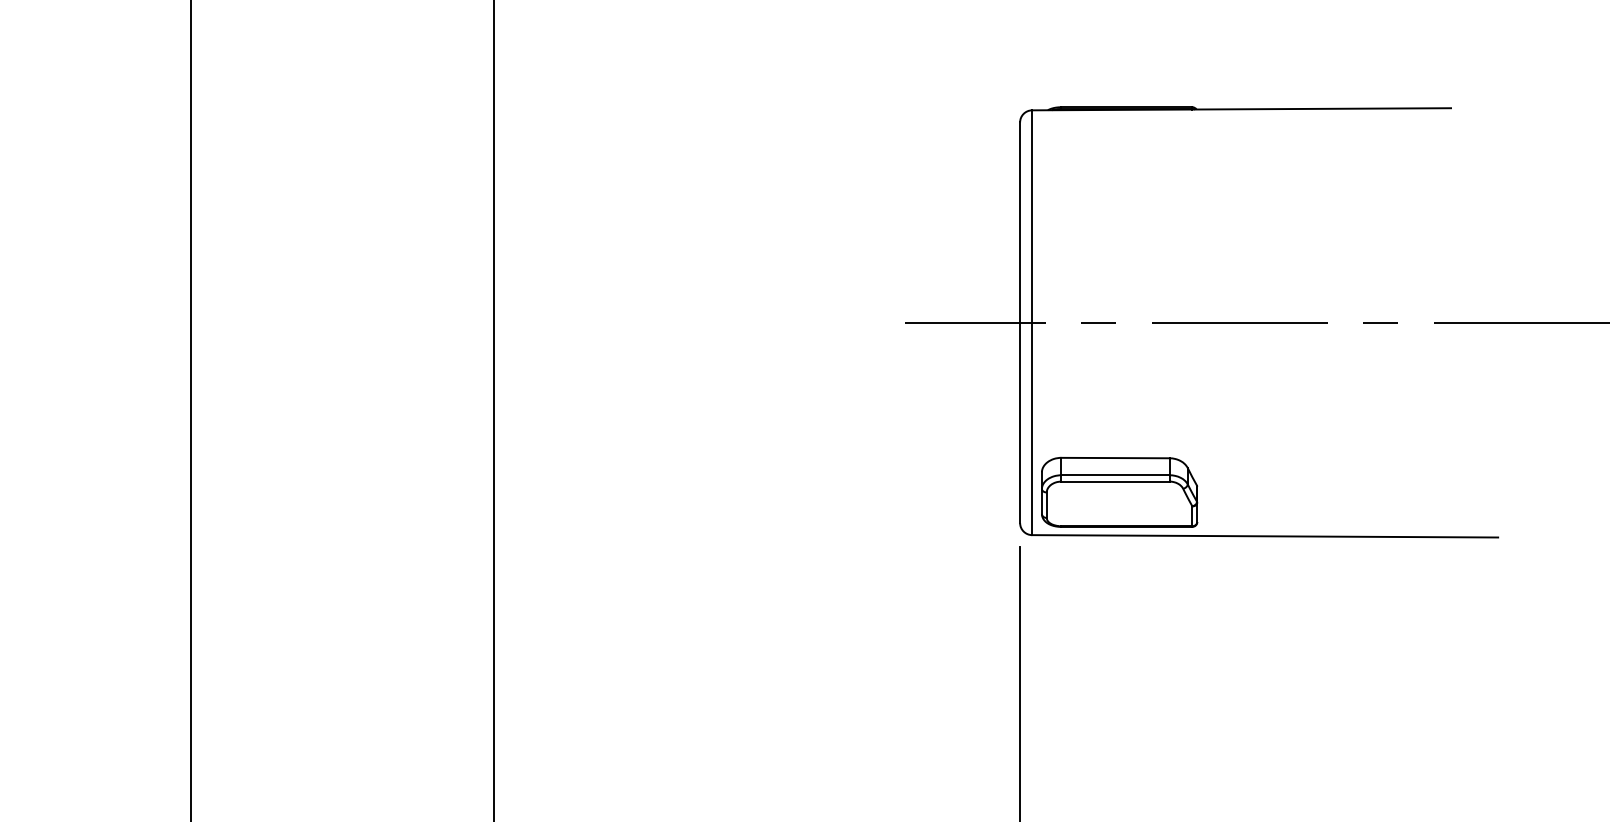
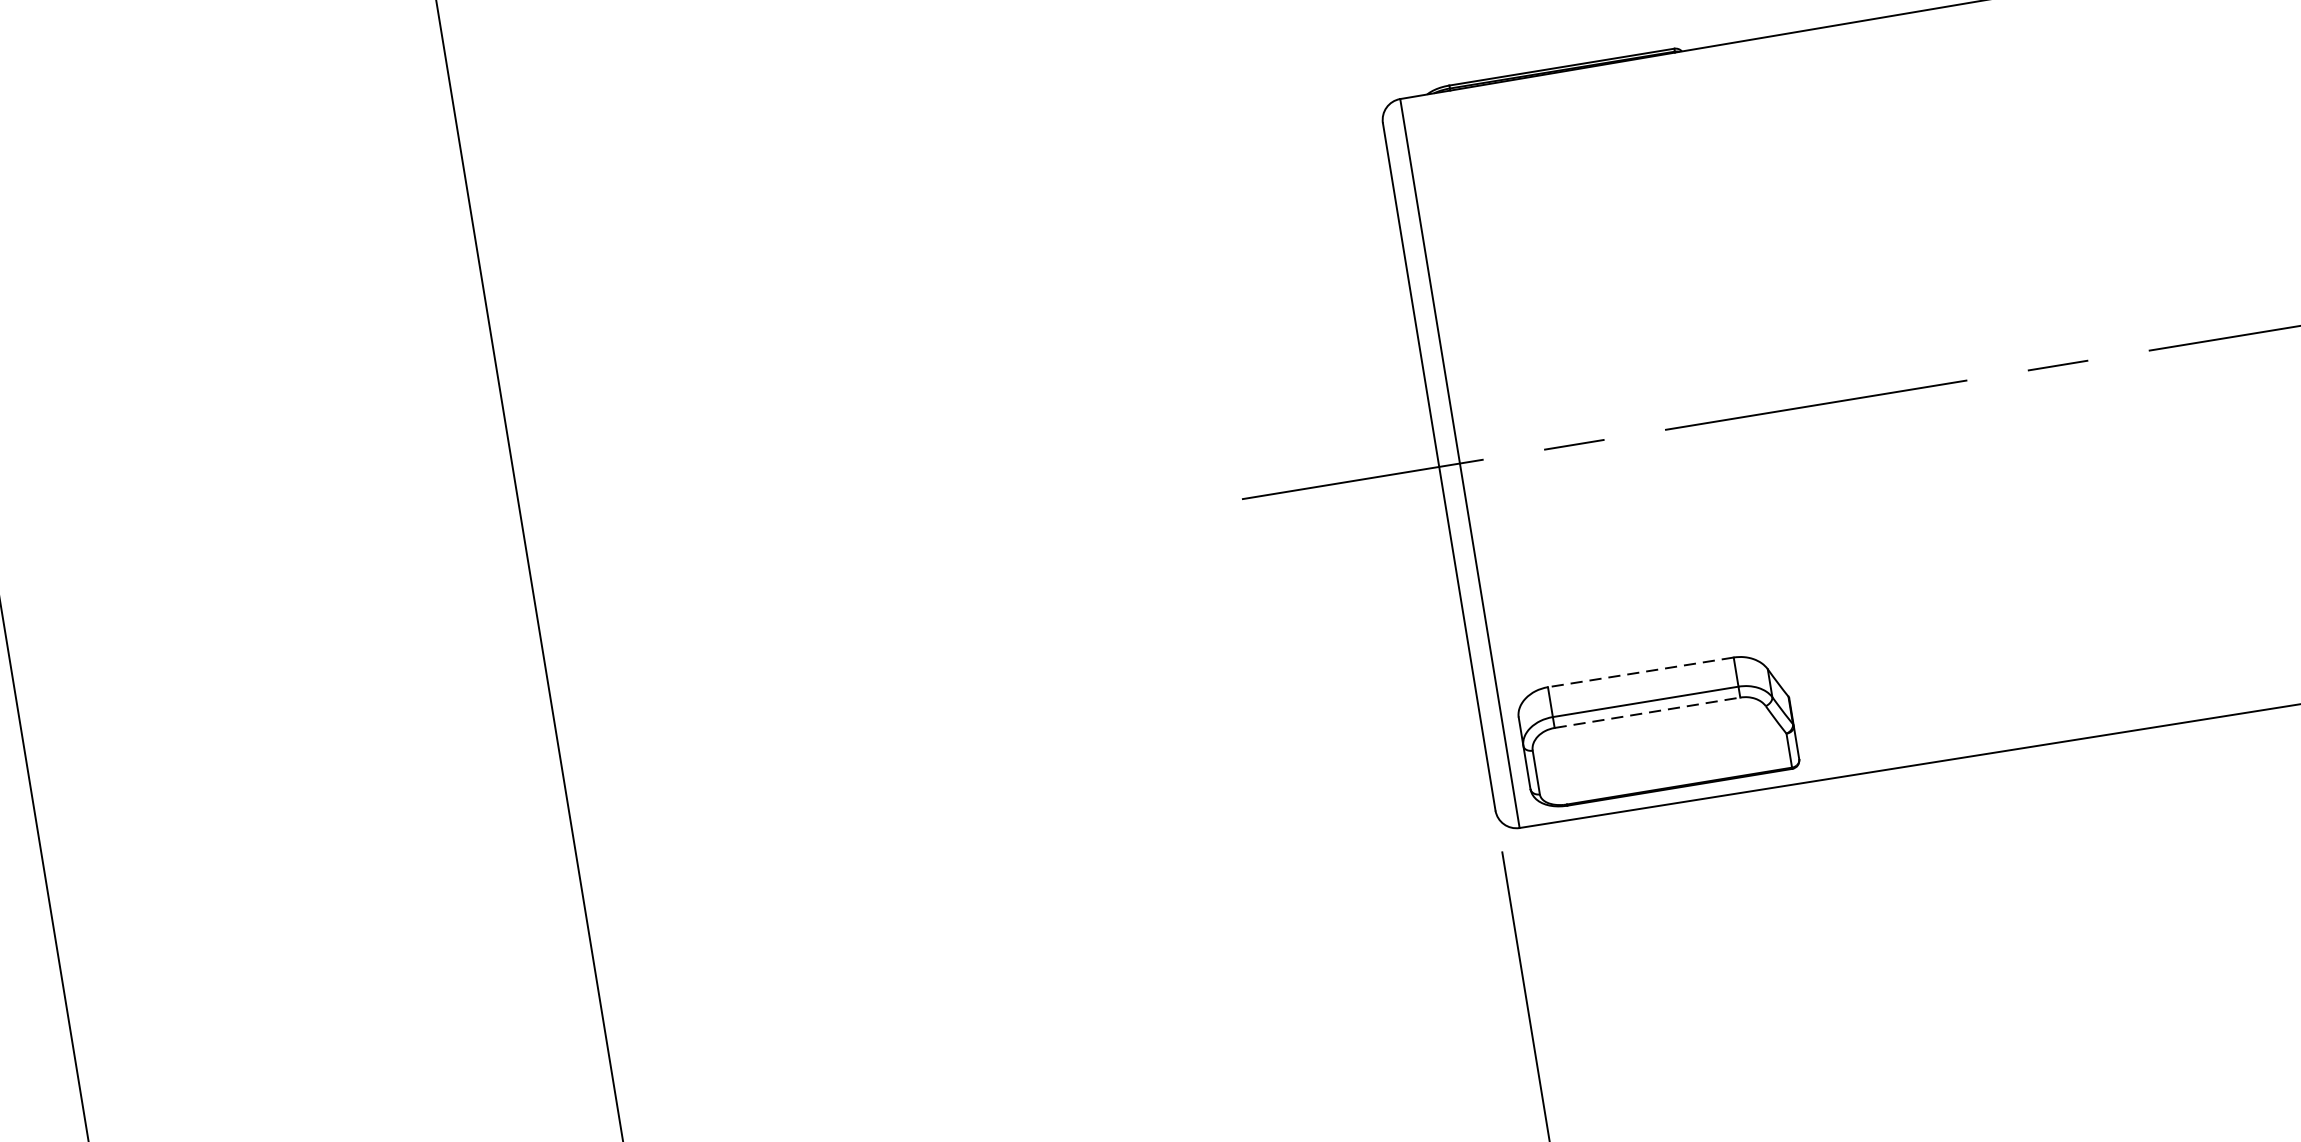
line: (1114, 458) -> (1639, 673), solid -> dashed
line: (1115, 481) -> (1647, 712), solid -> dashed

